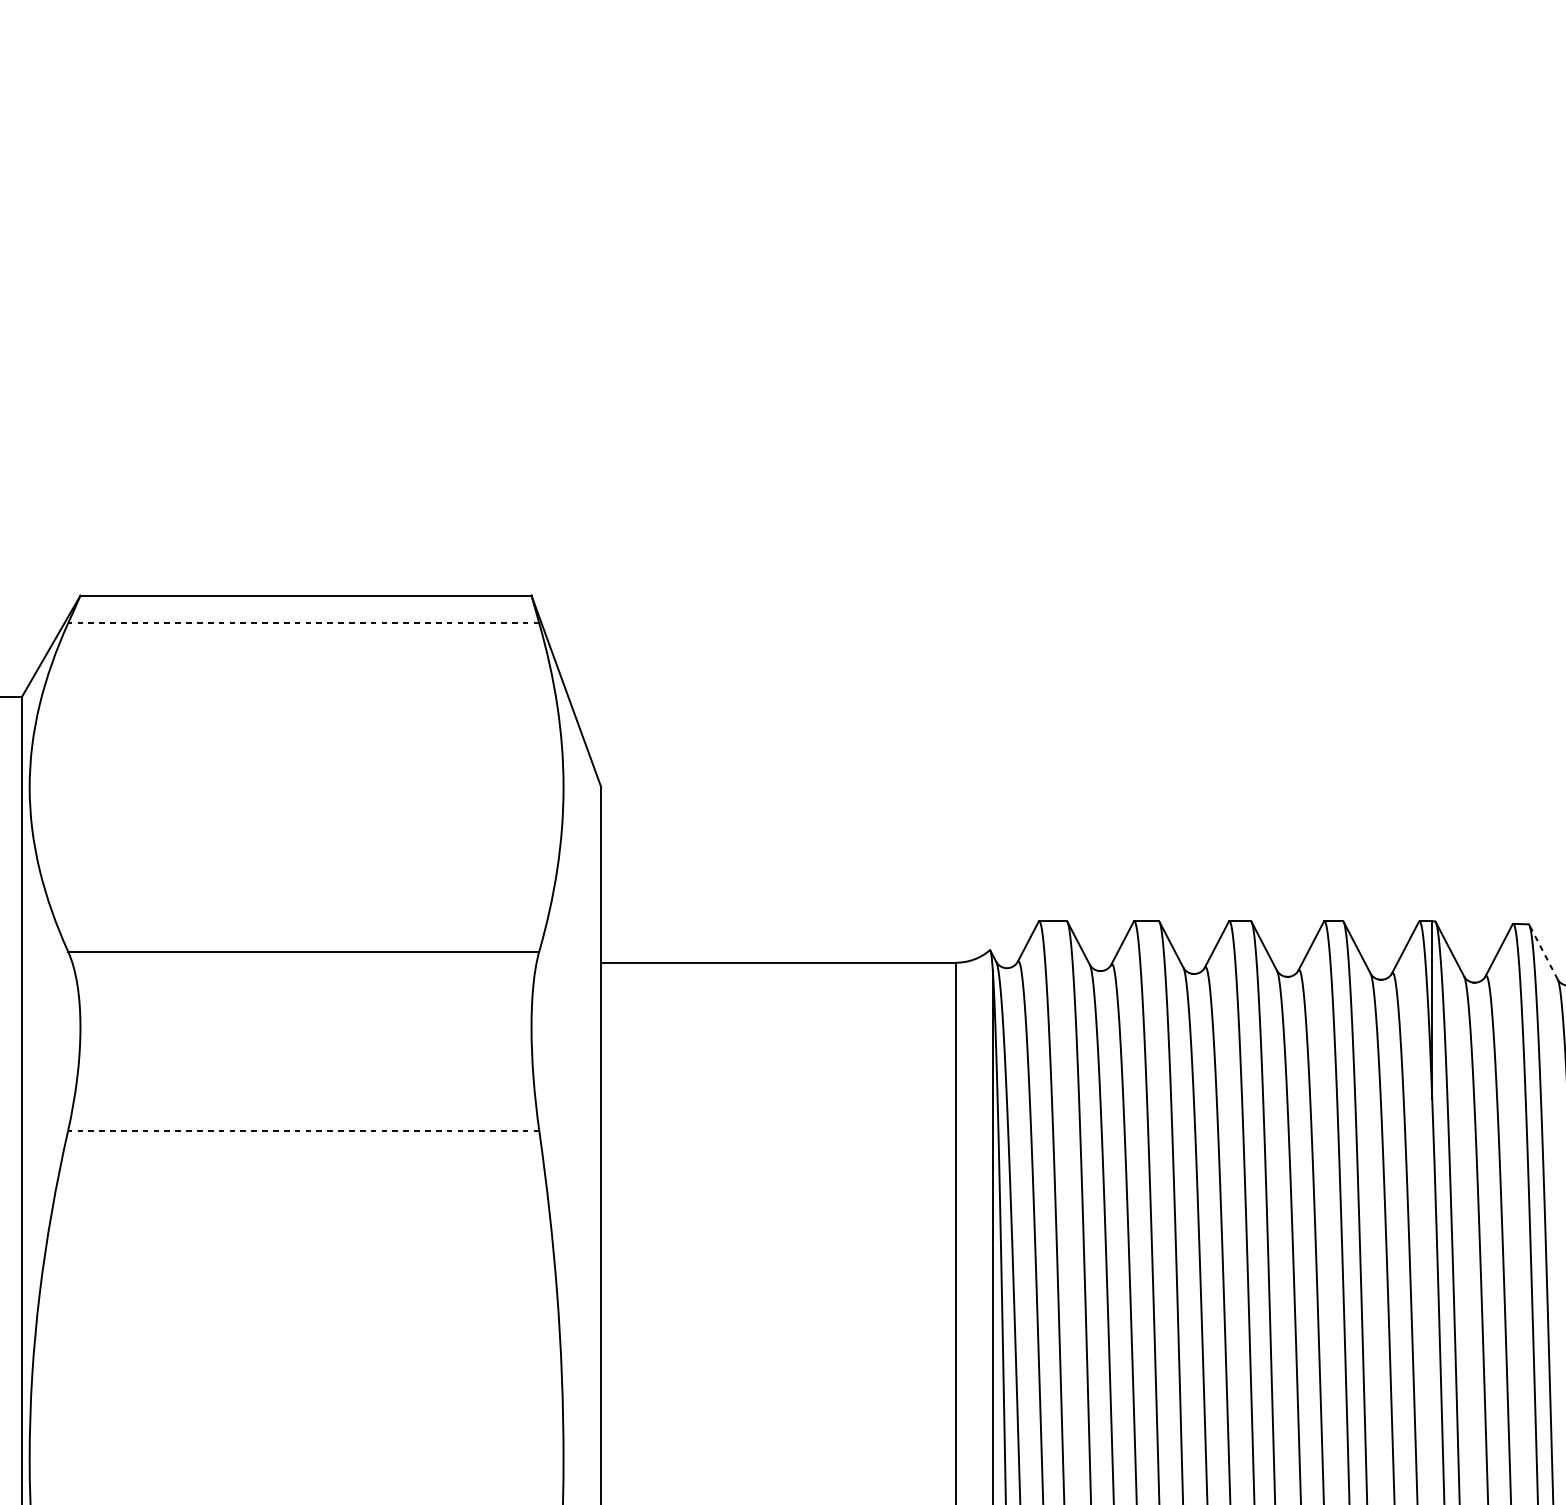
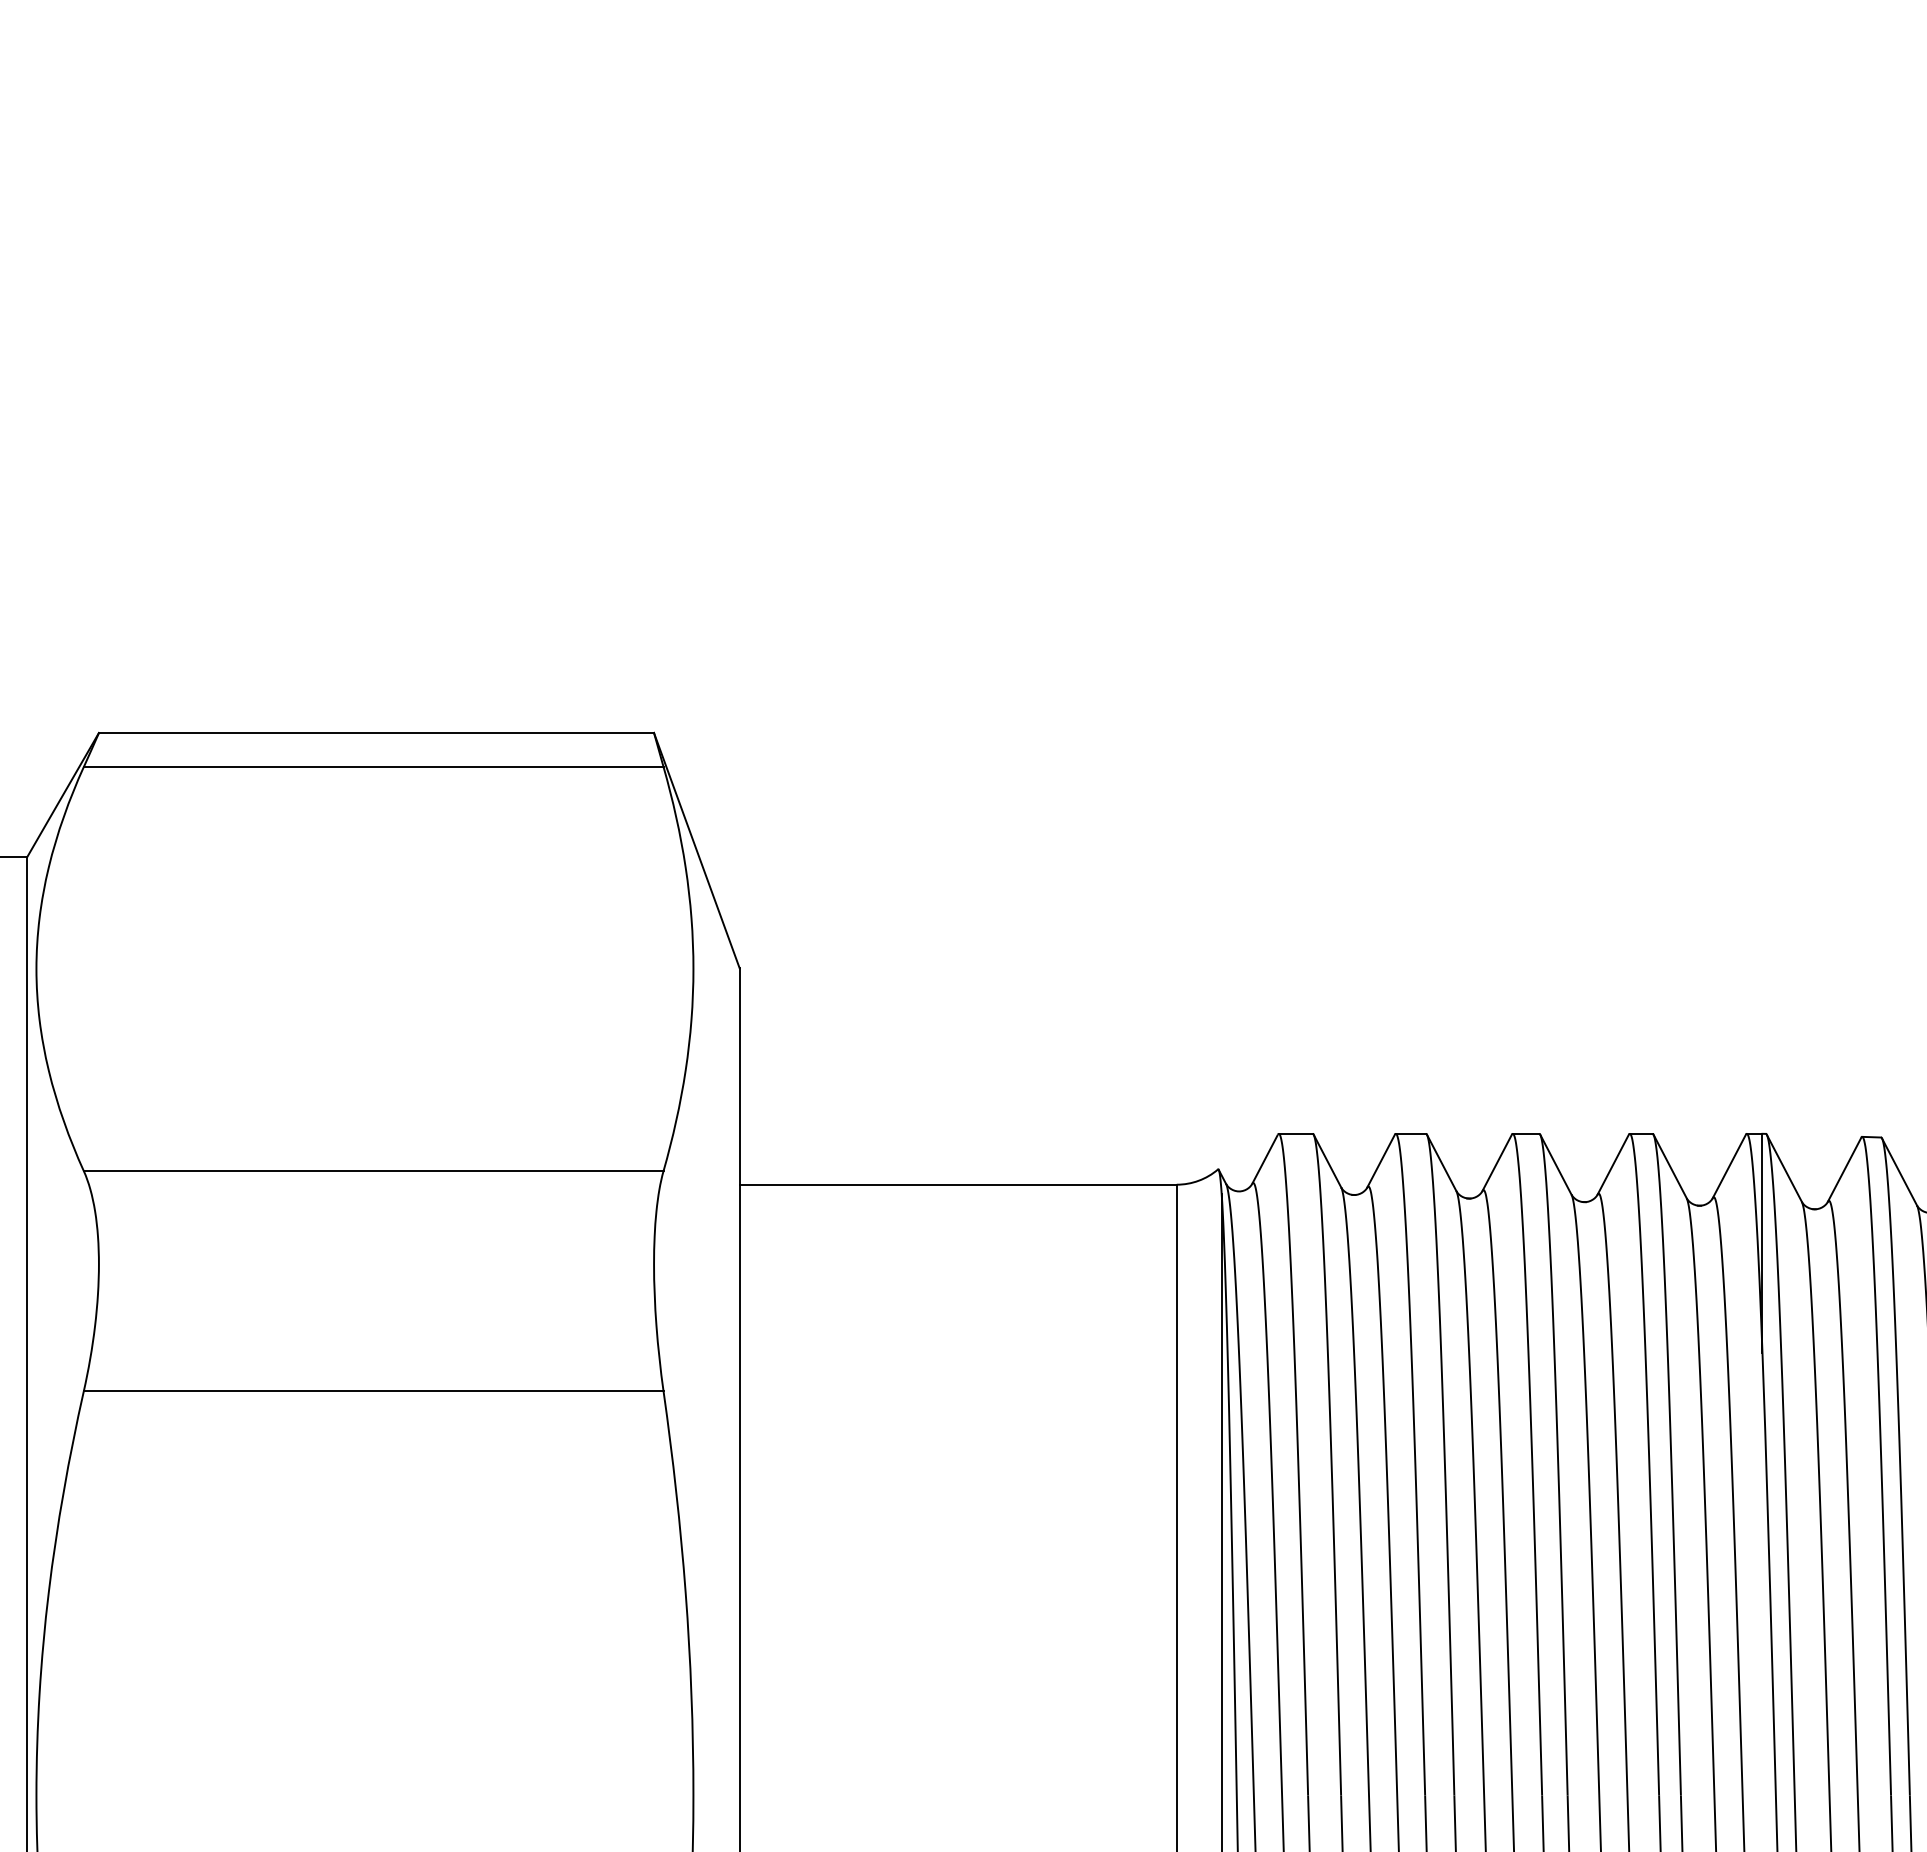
line: (303, 623) -> (373, 767), dashed -> solid
line: (1543, 951) -> (1899, 1171), dashed -> solid
line: (303, 1130) -> (373, 1391), dashed -> solid

